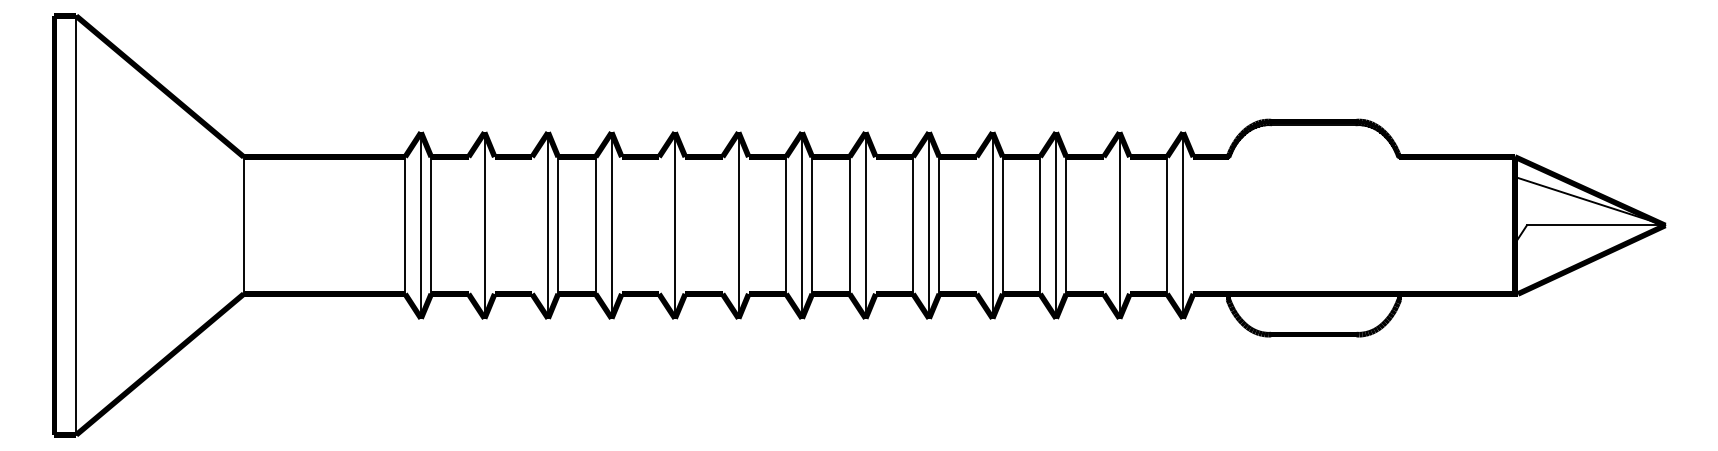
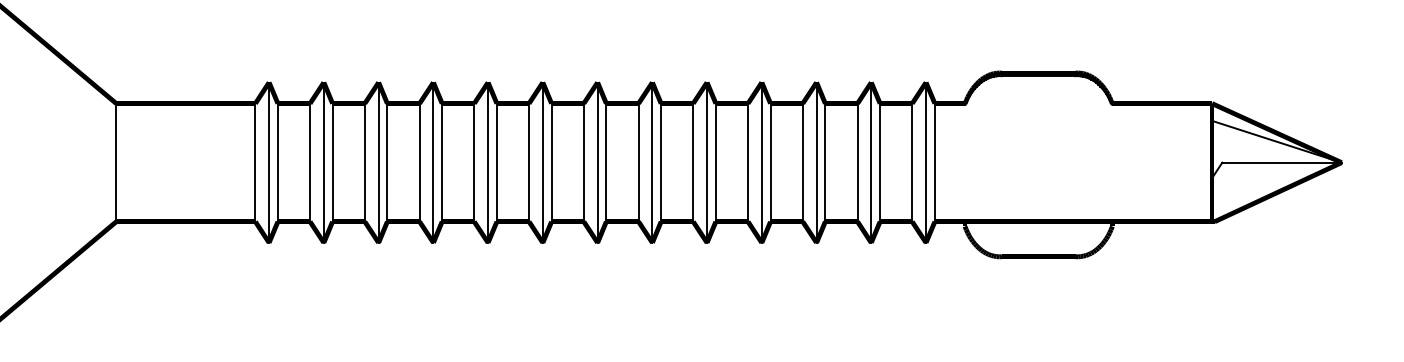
line: (468, 225) -> (310, 162), added
line: (494, 225) -> (332, 162), added
line: (532, 225) -> (365, 162), added
line: (621, 225) -> (441, 162), added
line: (659, 225) -> (474, 162), added
line: (685, 225) -> (497, 162), added
line: (722, 225) -> (528, 162), added
line: (748, 225) -> (551, 162), added
line: (875, 225) -> (660, 162), added
line: (976, 225) -> (747, 162), added
line: (1103, 225) -> (857, 162), added
line: (1129, 225) -> (879, 162), added
line: (1193, 225) -> (934, 162), added

